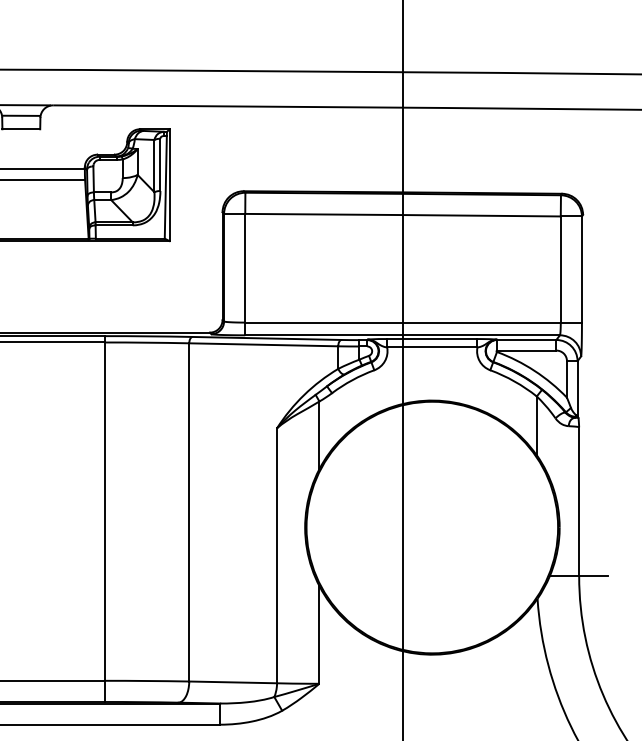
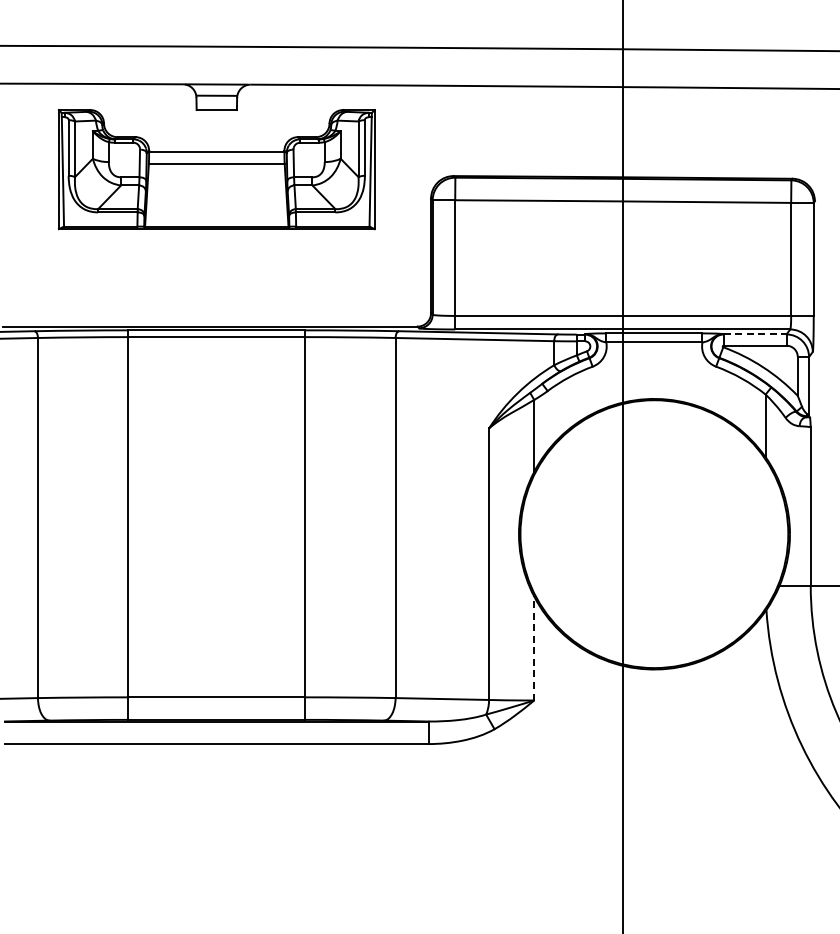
line: (527, 340) -> (755, 334), solid -> dashed
line: (319, 634) -> (534, 647), solid -> dashed

